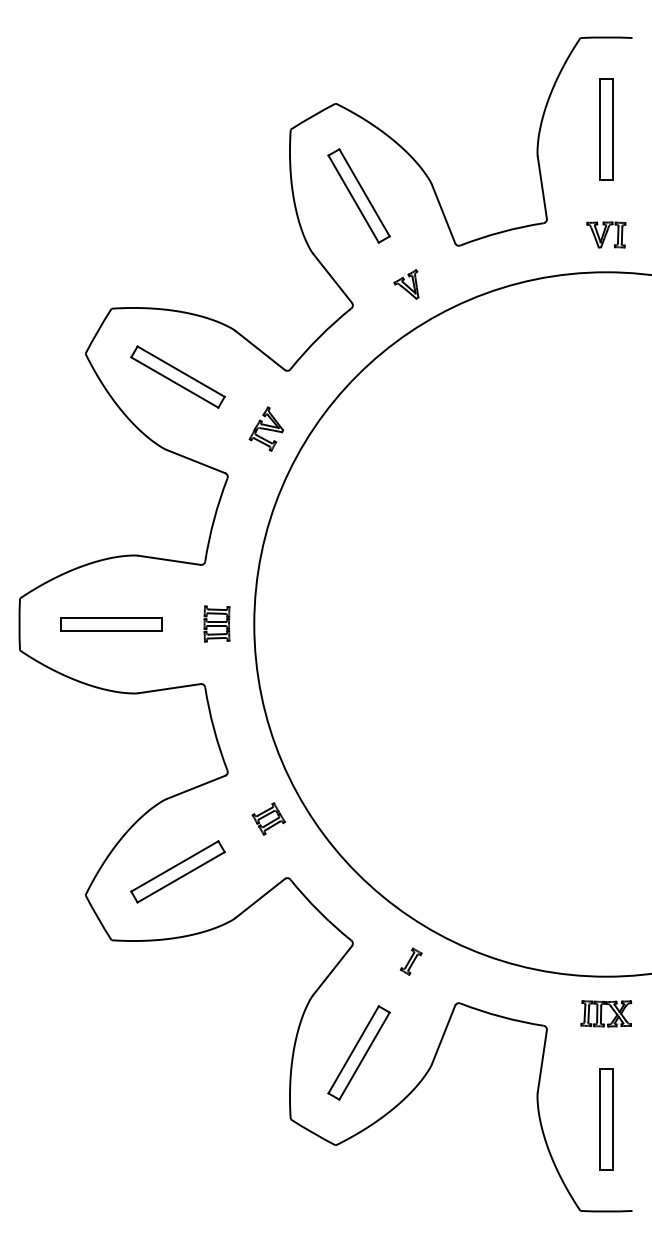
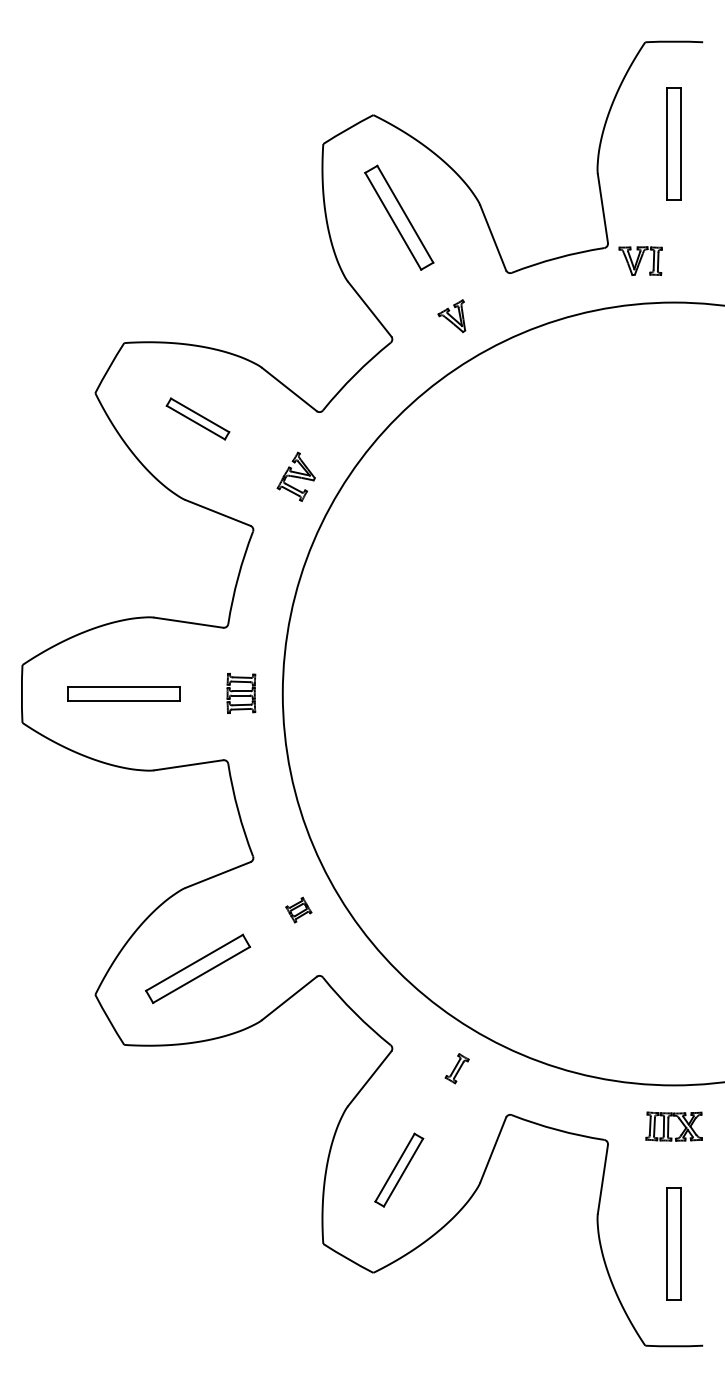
part: (606, 234) -> (640, 260), moved
part: (177, 376) -> (197, 418), size x0.6
part: (268, 818) -> (298, 909), size x0.7
part: (358, 1052) -> (398, 1169), size x0.7

